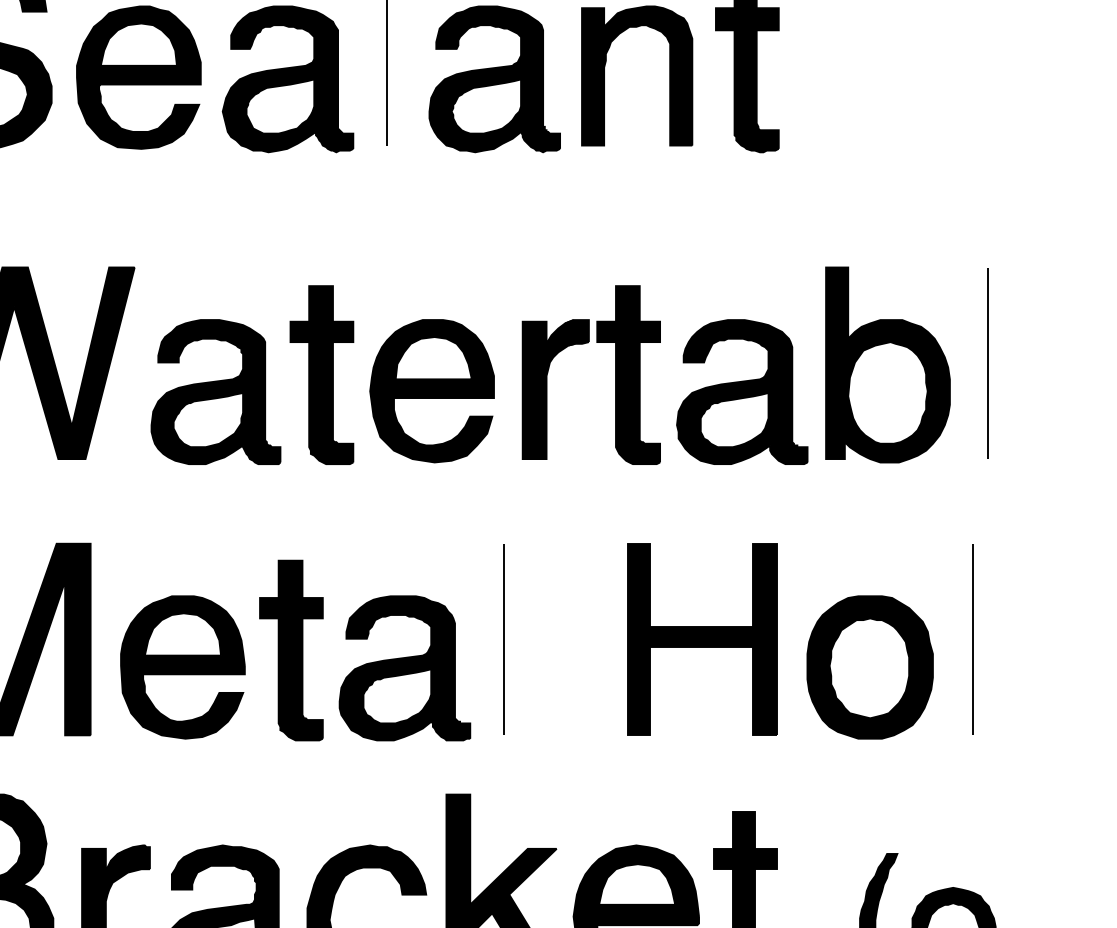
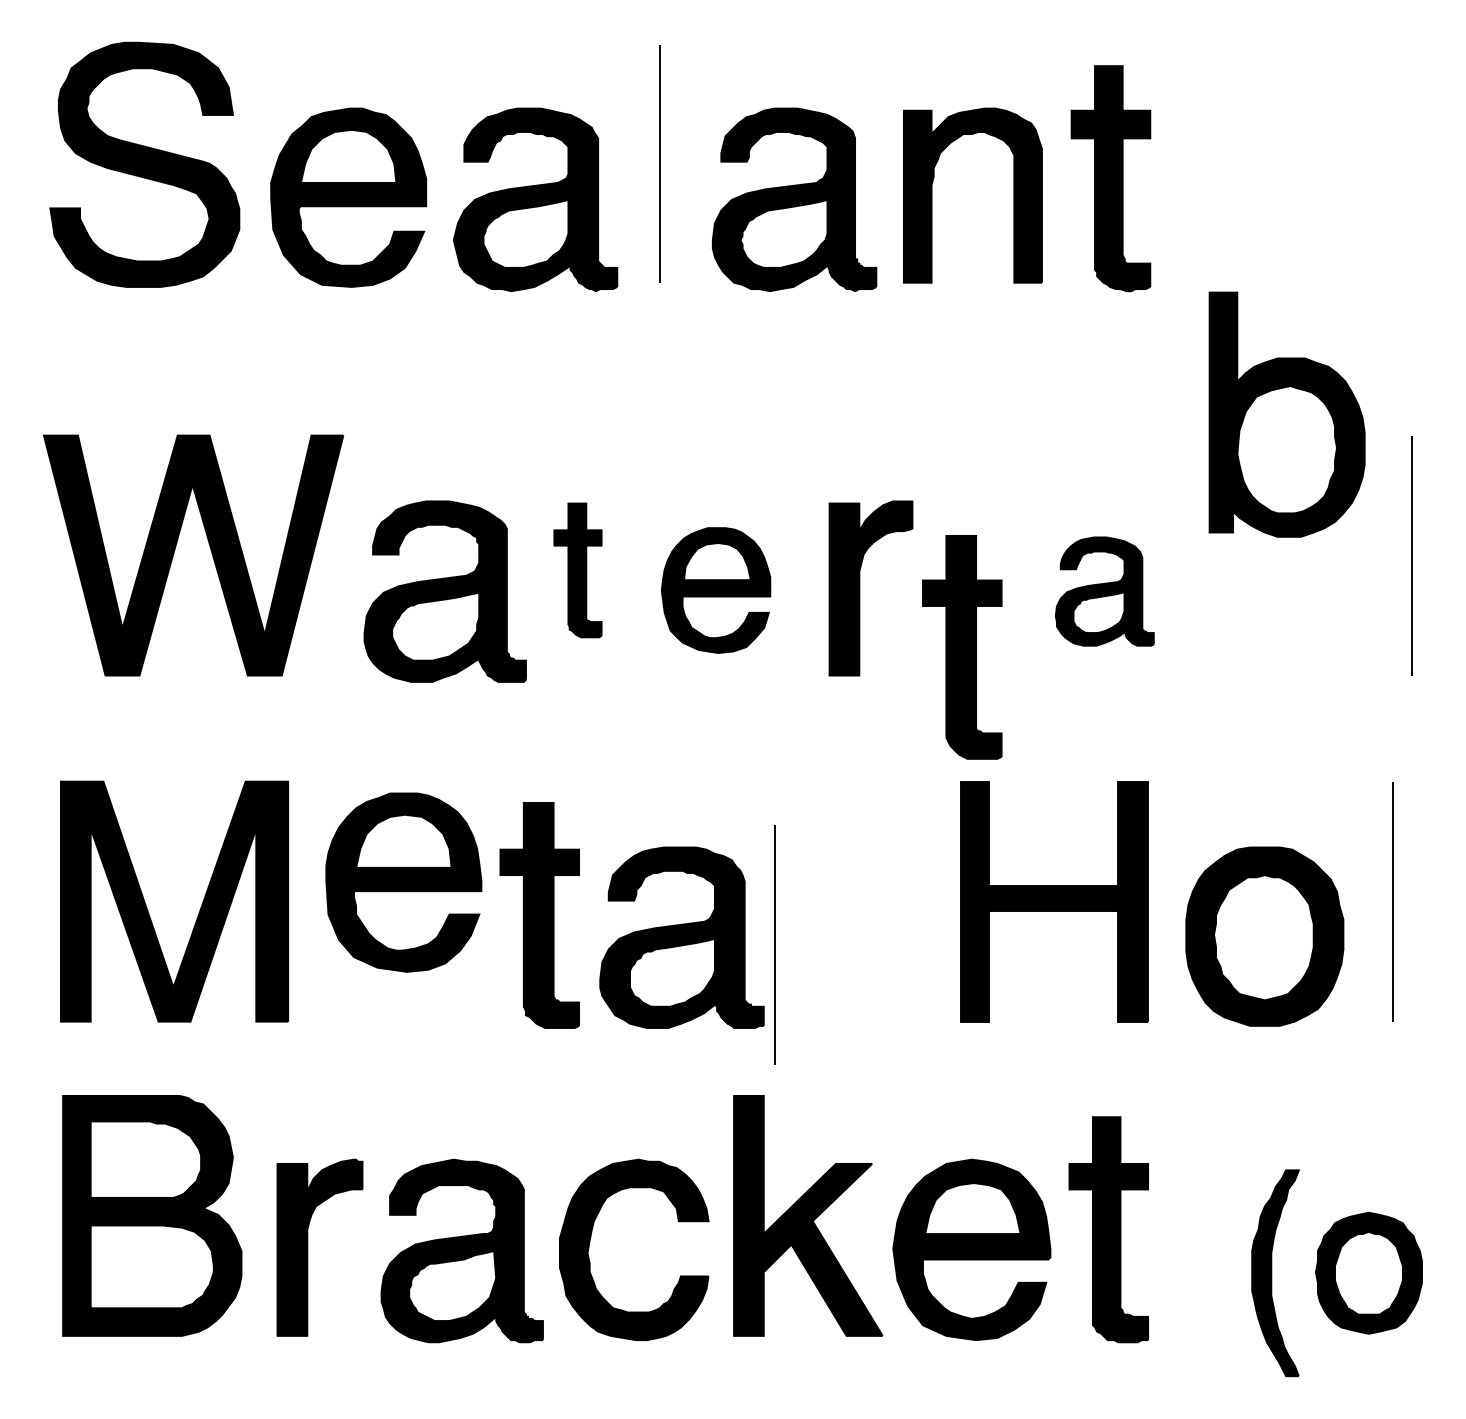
part: (887, 364) -> (1286, 414), moved
part: (321, 375) -> (577, 570), size x0.6
part: (628, 375) -> (962, 647), moved
part: (431, 391) -> (715, 590), size x0.7
part: (742, 391) -> (1104, 591), size x0.6
line: (503, 639) -> (774, 944), moved
part: (182, 667) -> (403, 882), moved

